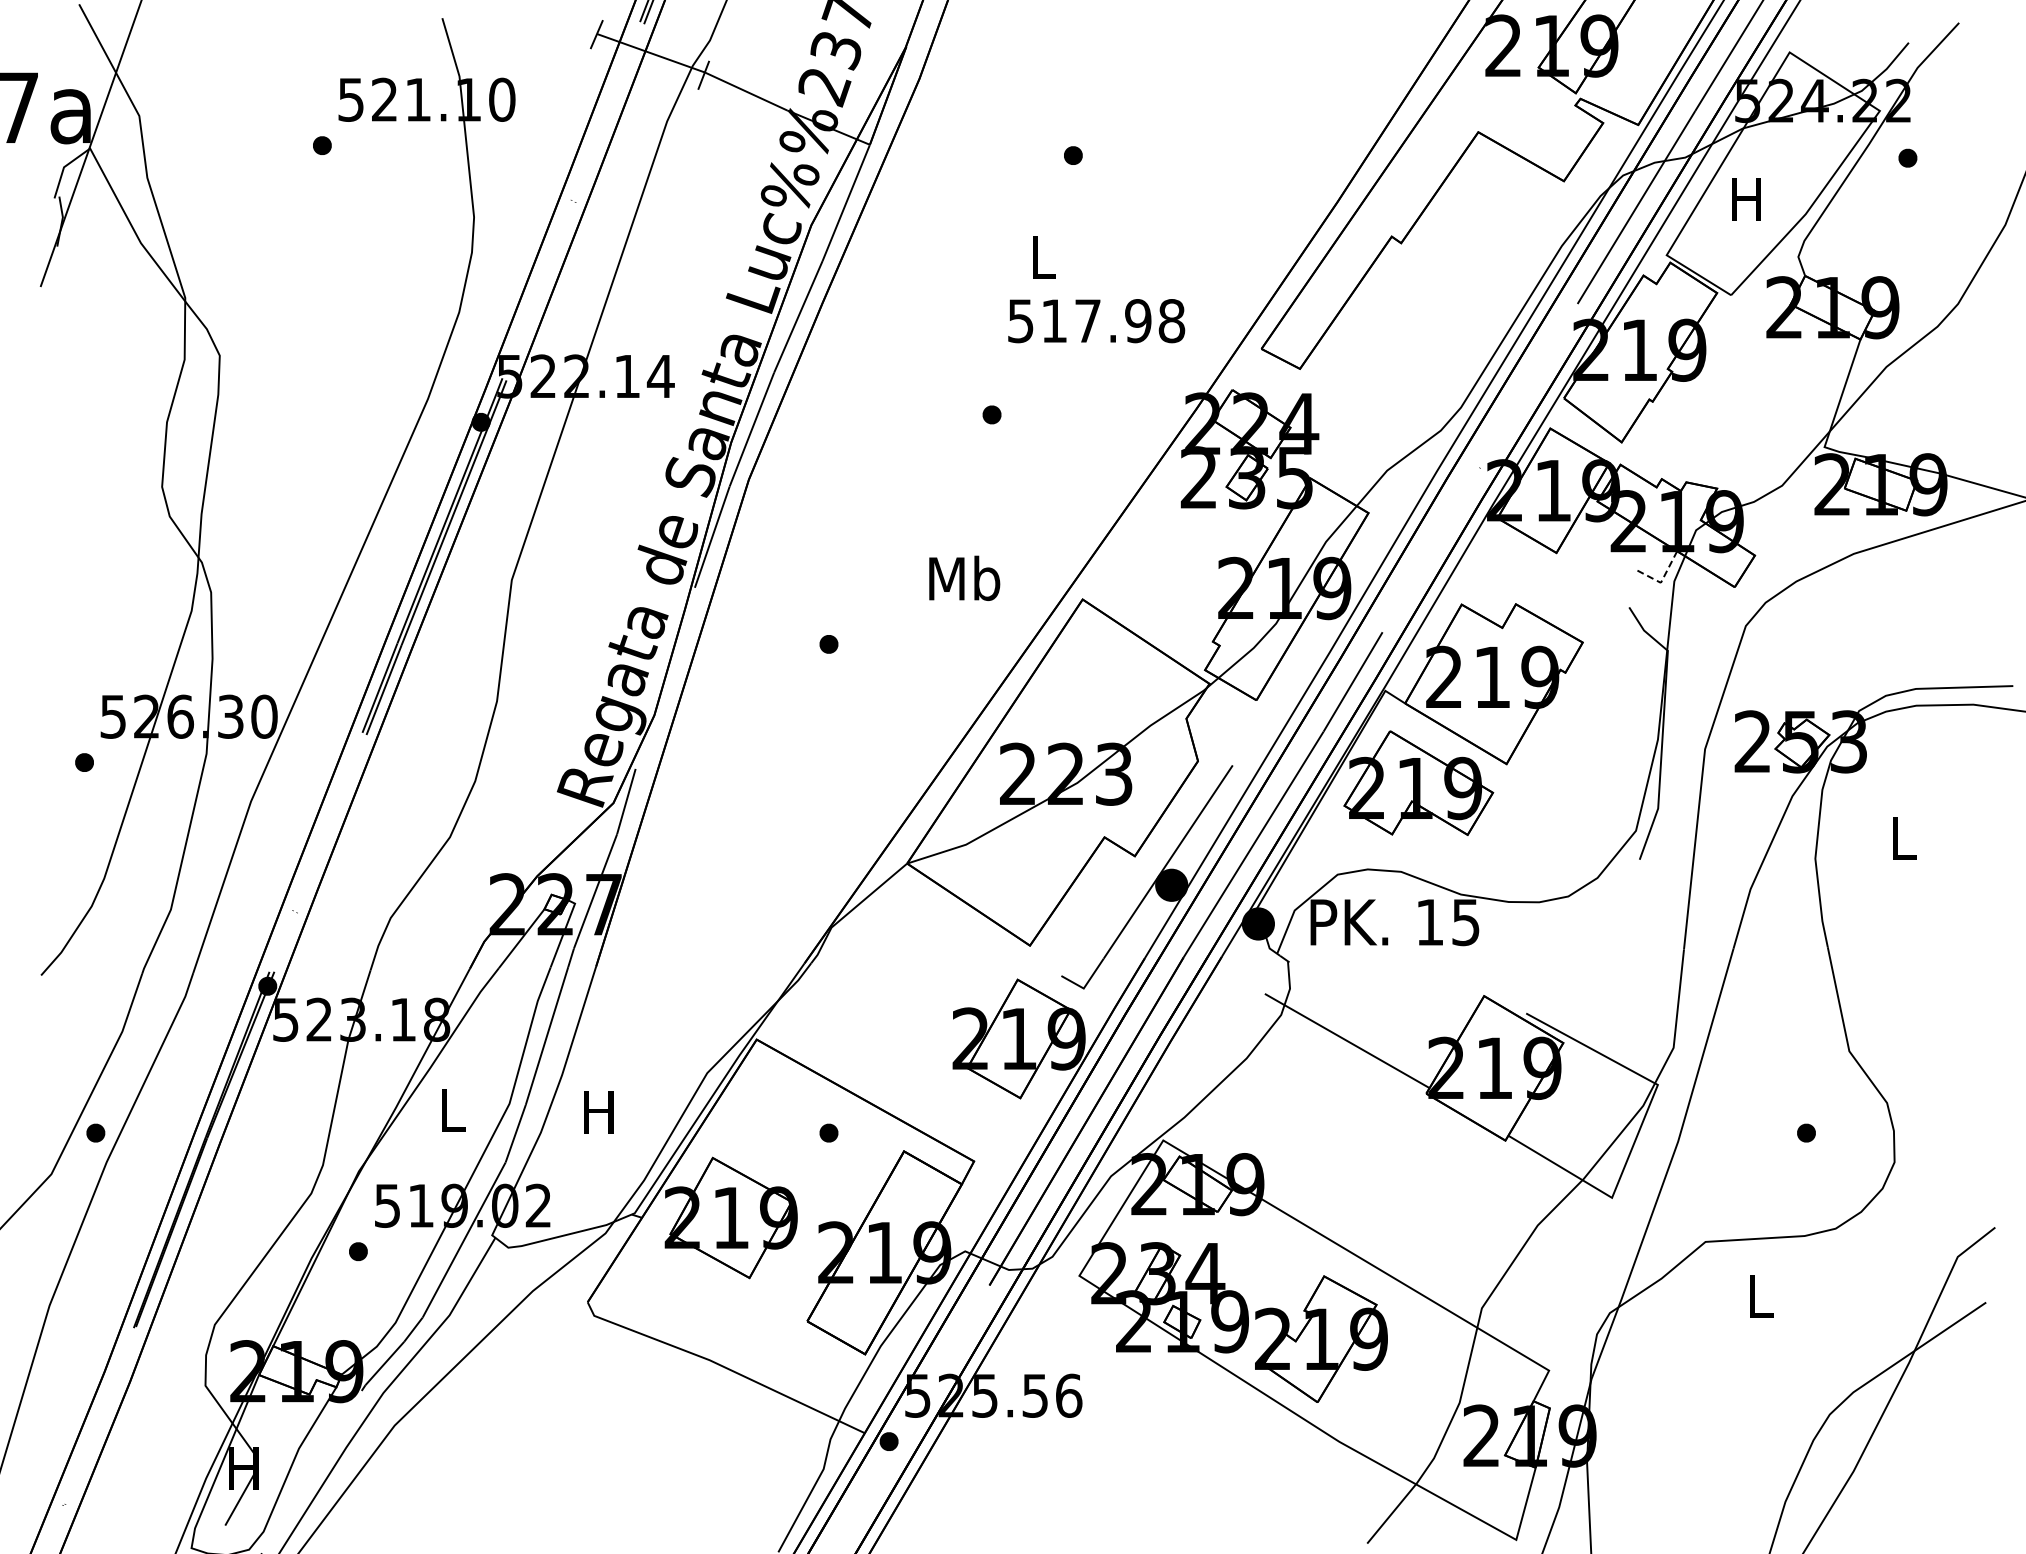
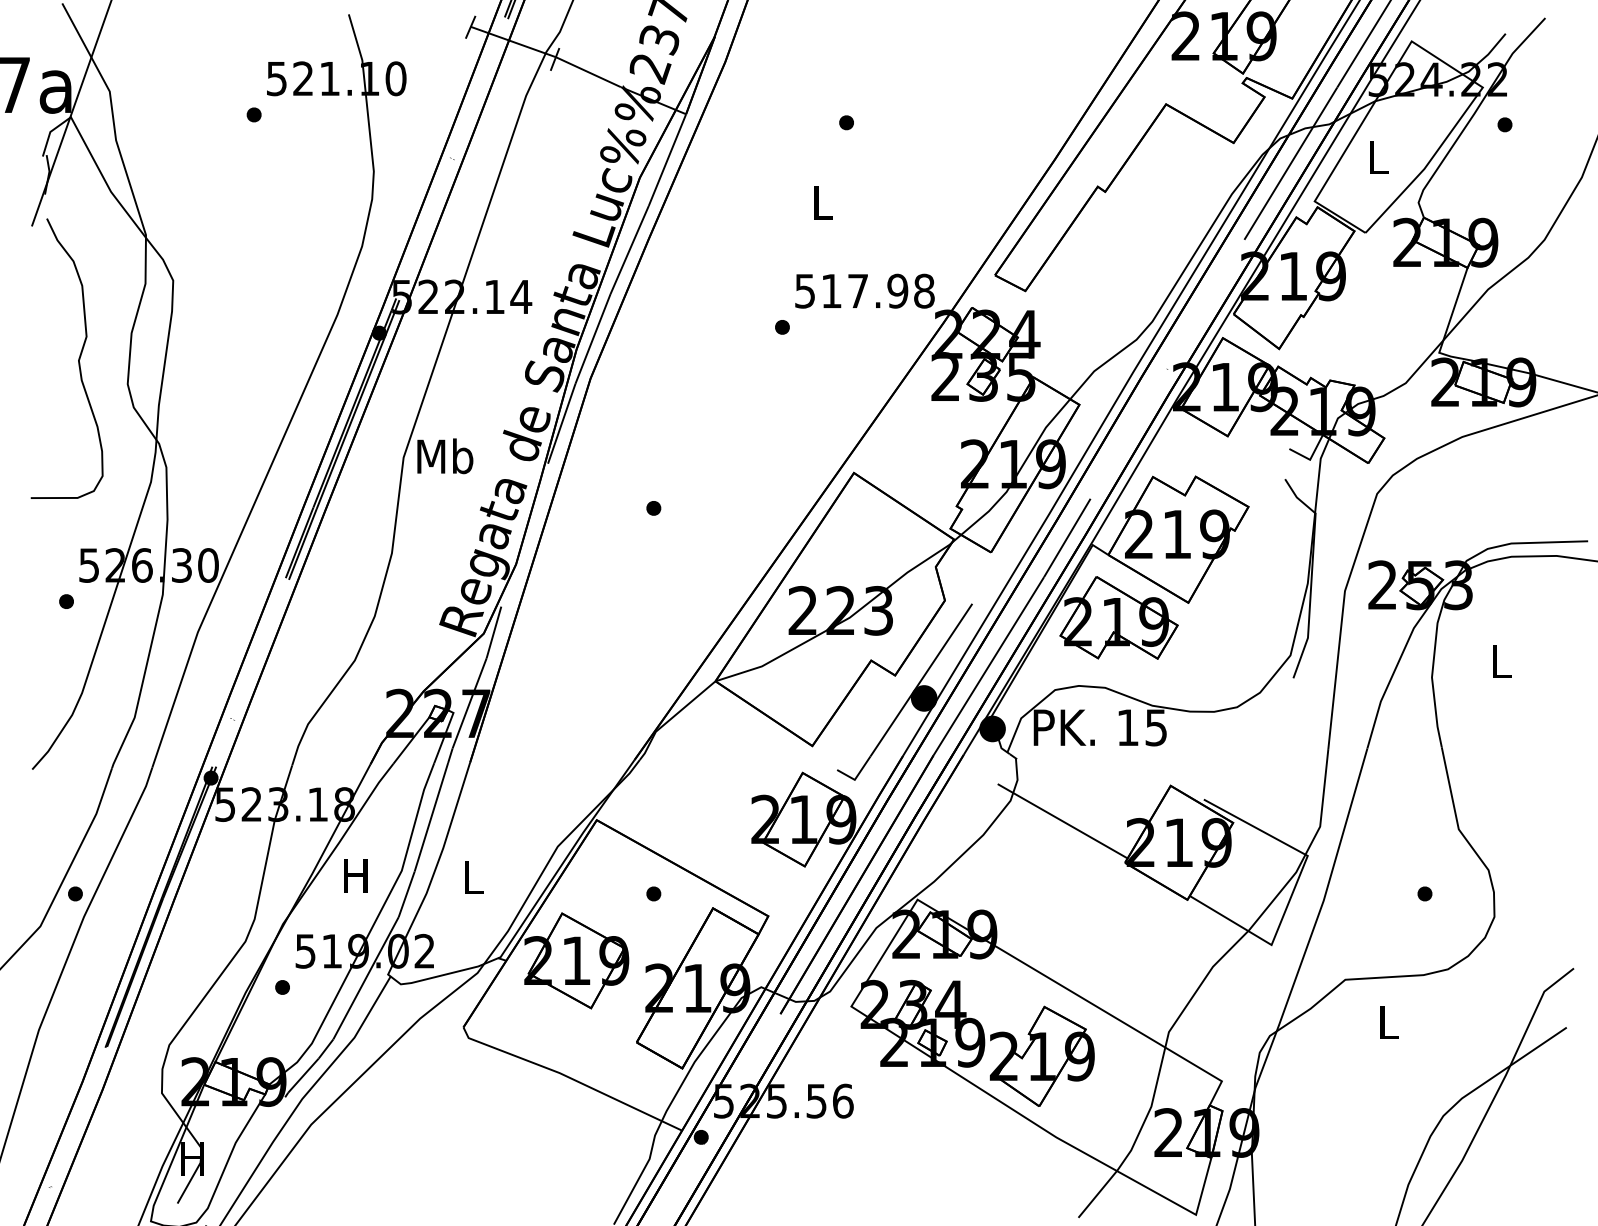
text: (1746, 199) -> (1377, 157), H -> L
text: (1096, 321) -> (864, 291), moved
curve: (99, 455) -> (78, 359), added
text: (964, 577) -> (445, 455), moved
line: (1661, 581) -> (1310, 458), dashed -> solid
text: (451, 1110) -> (356, 876), L -> H
text: (598, 1112) -> (472, 877), H -> L

